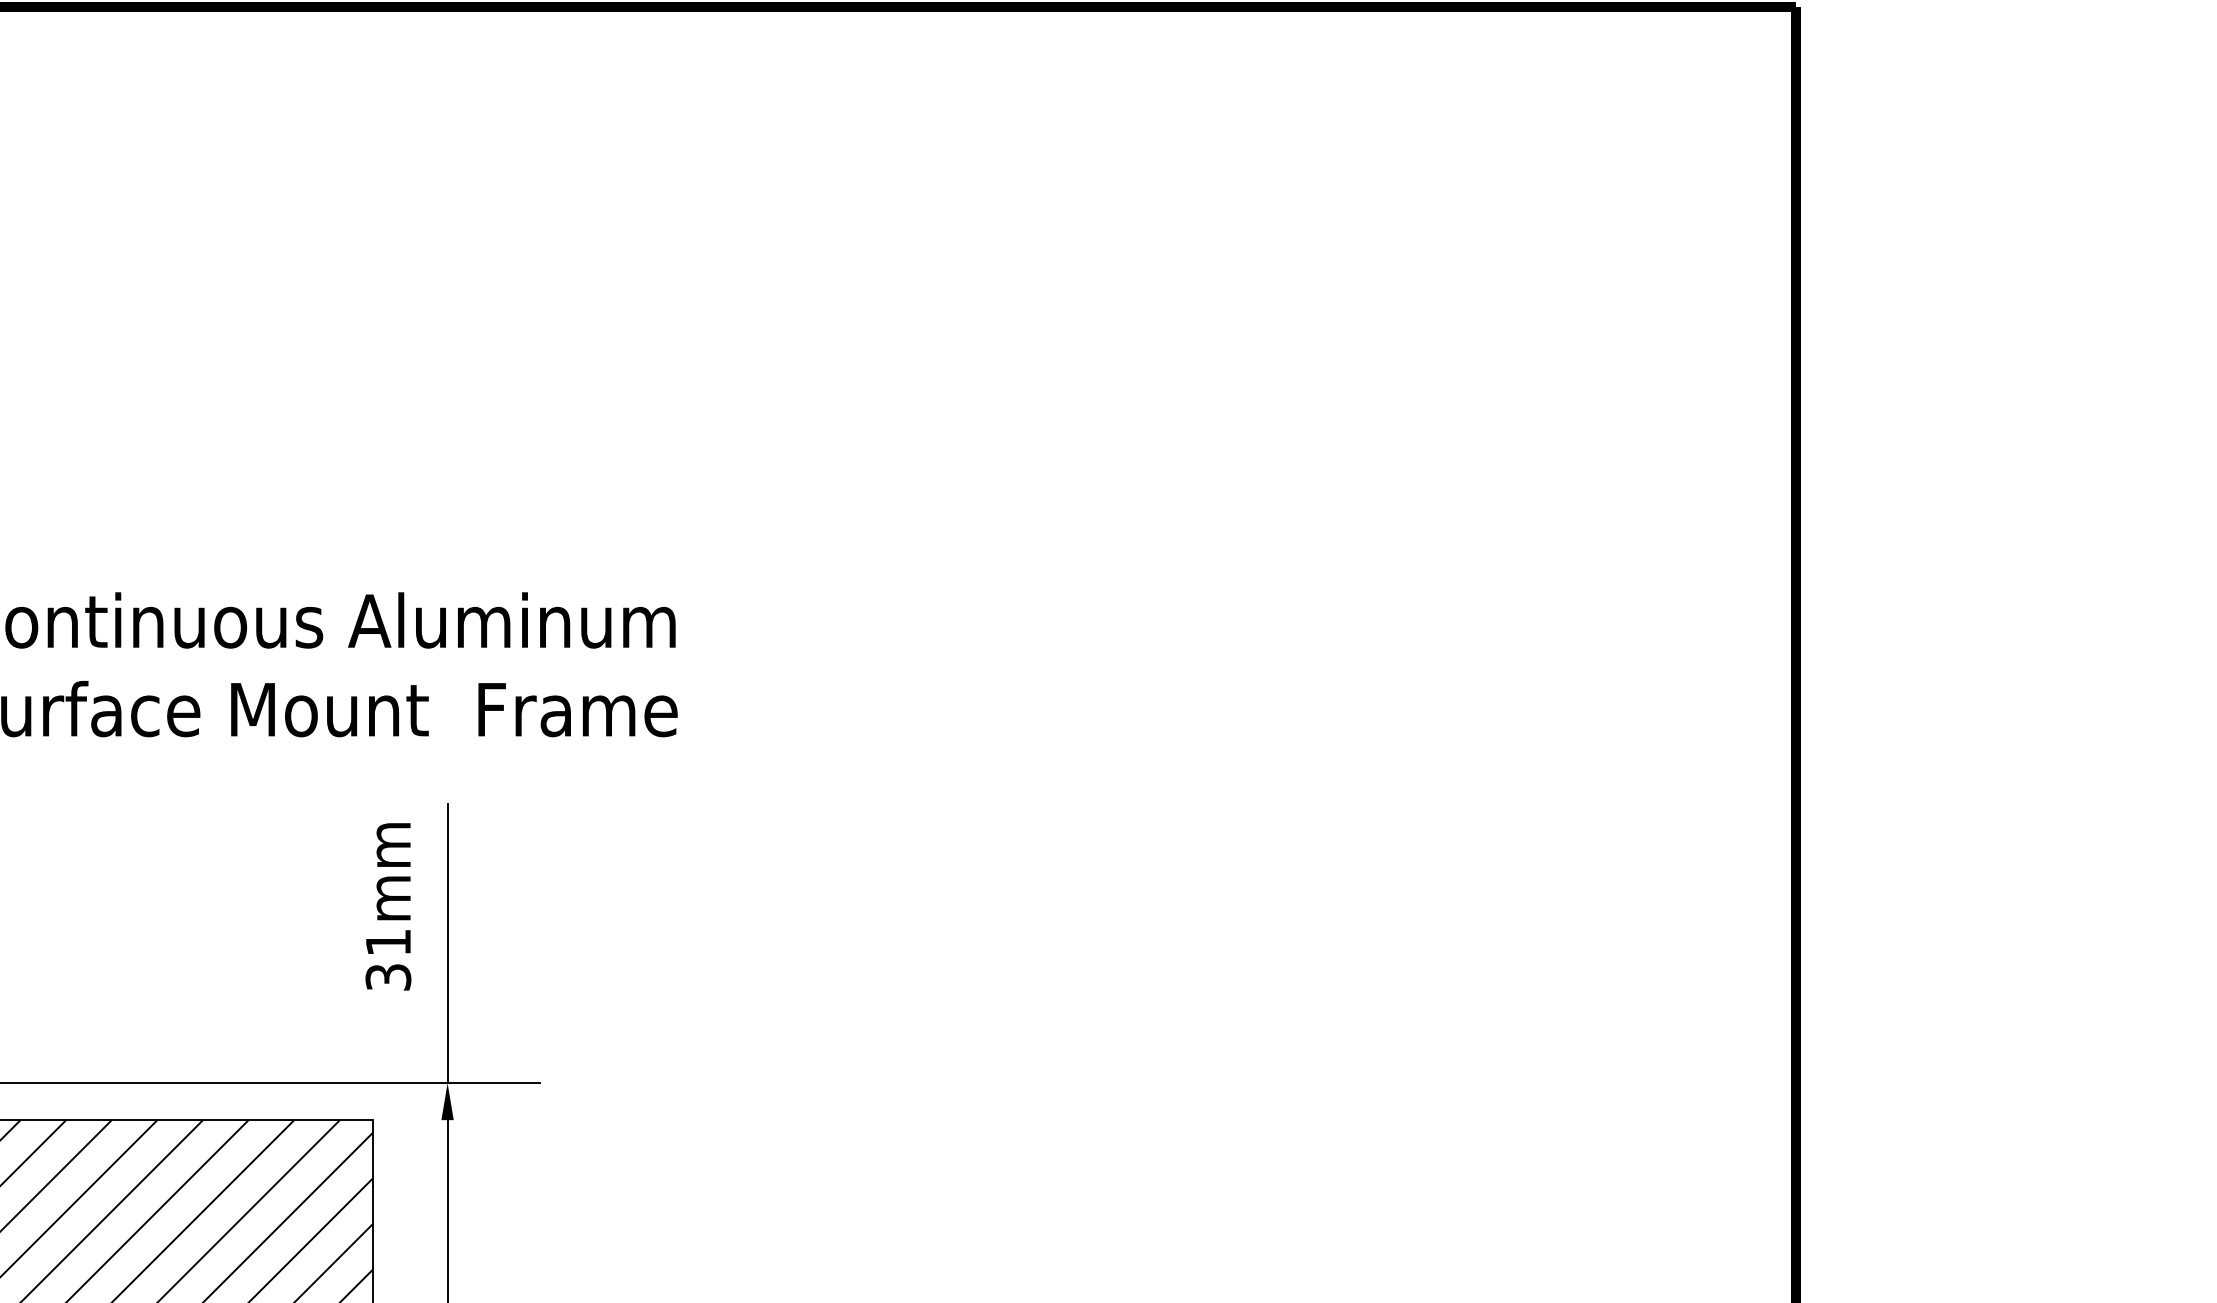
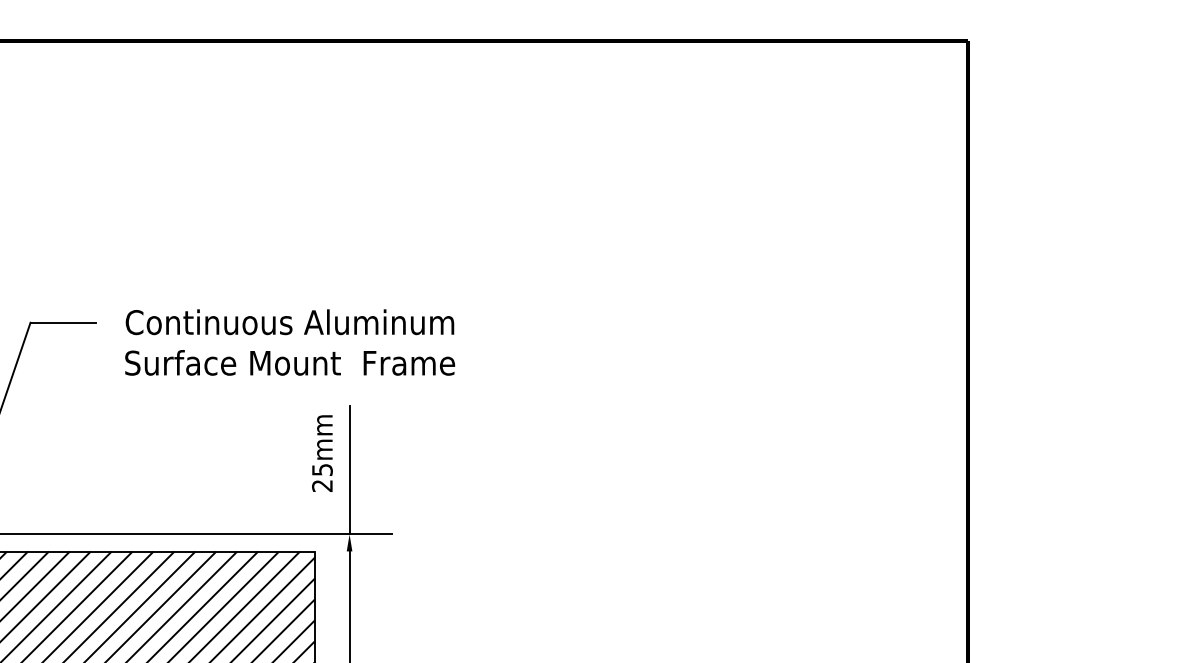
text: (388, 958) -> (322, 477), 31mm -> 25mm

